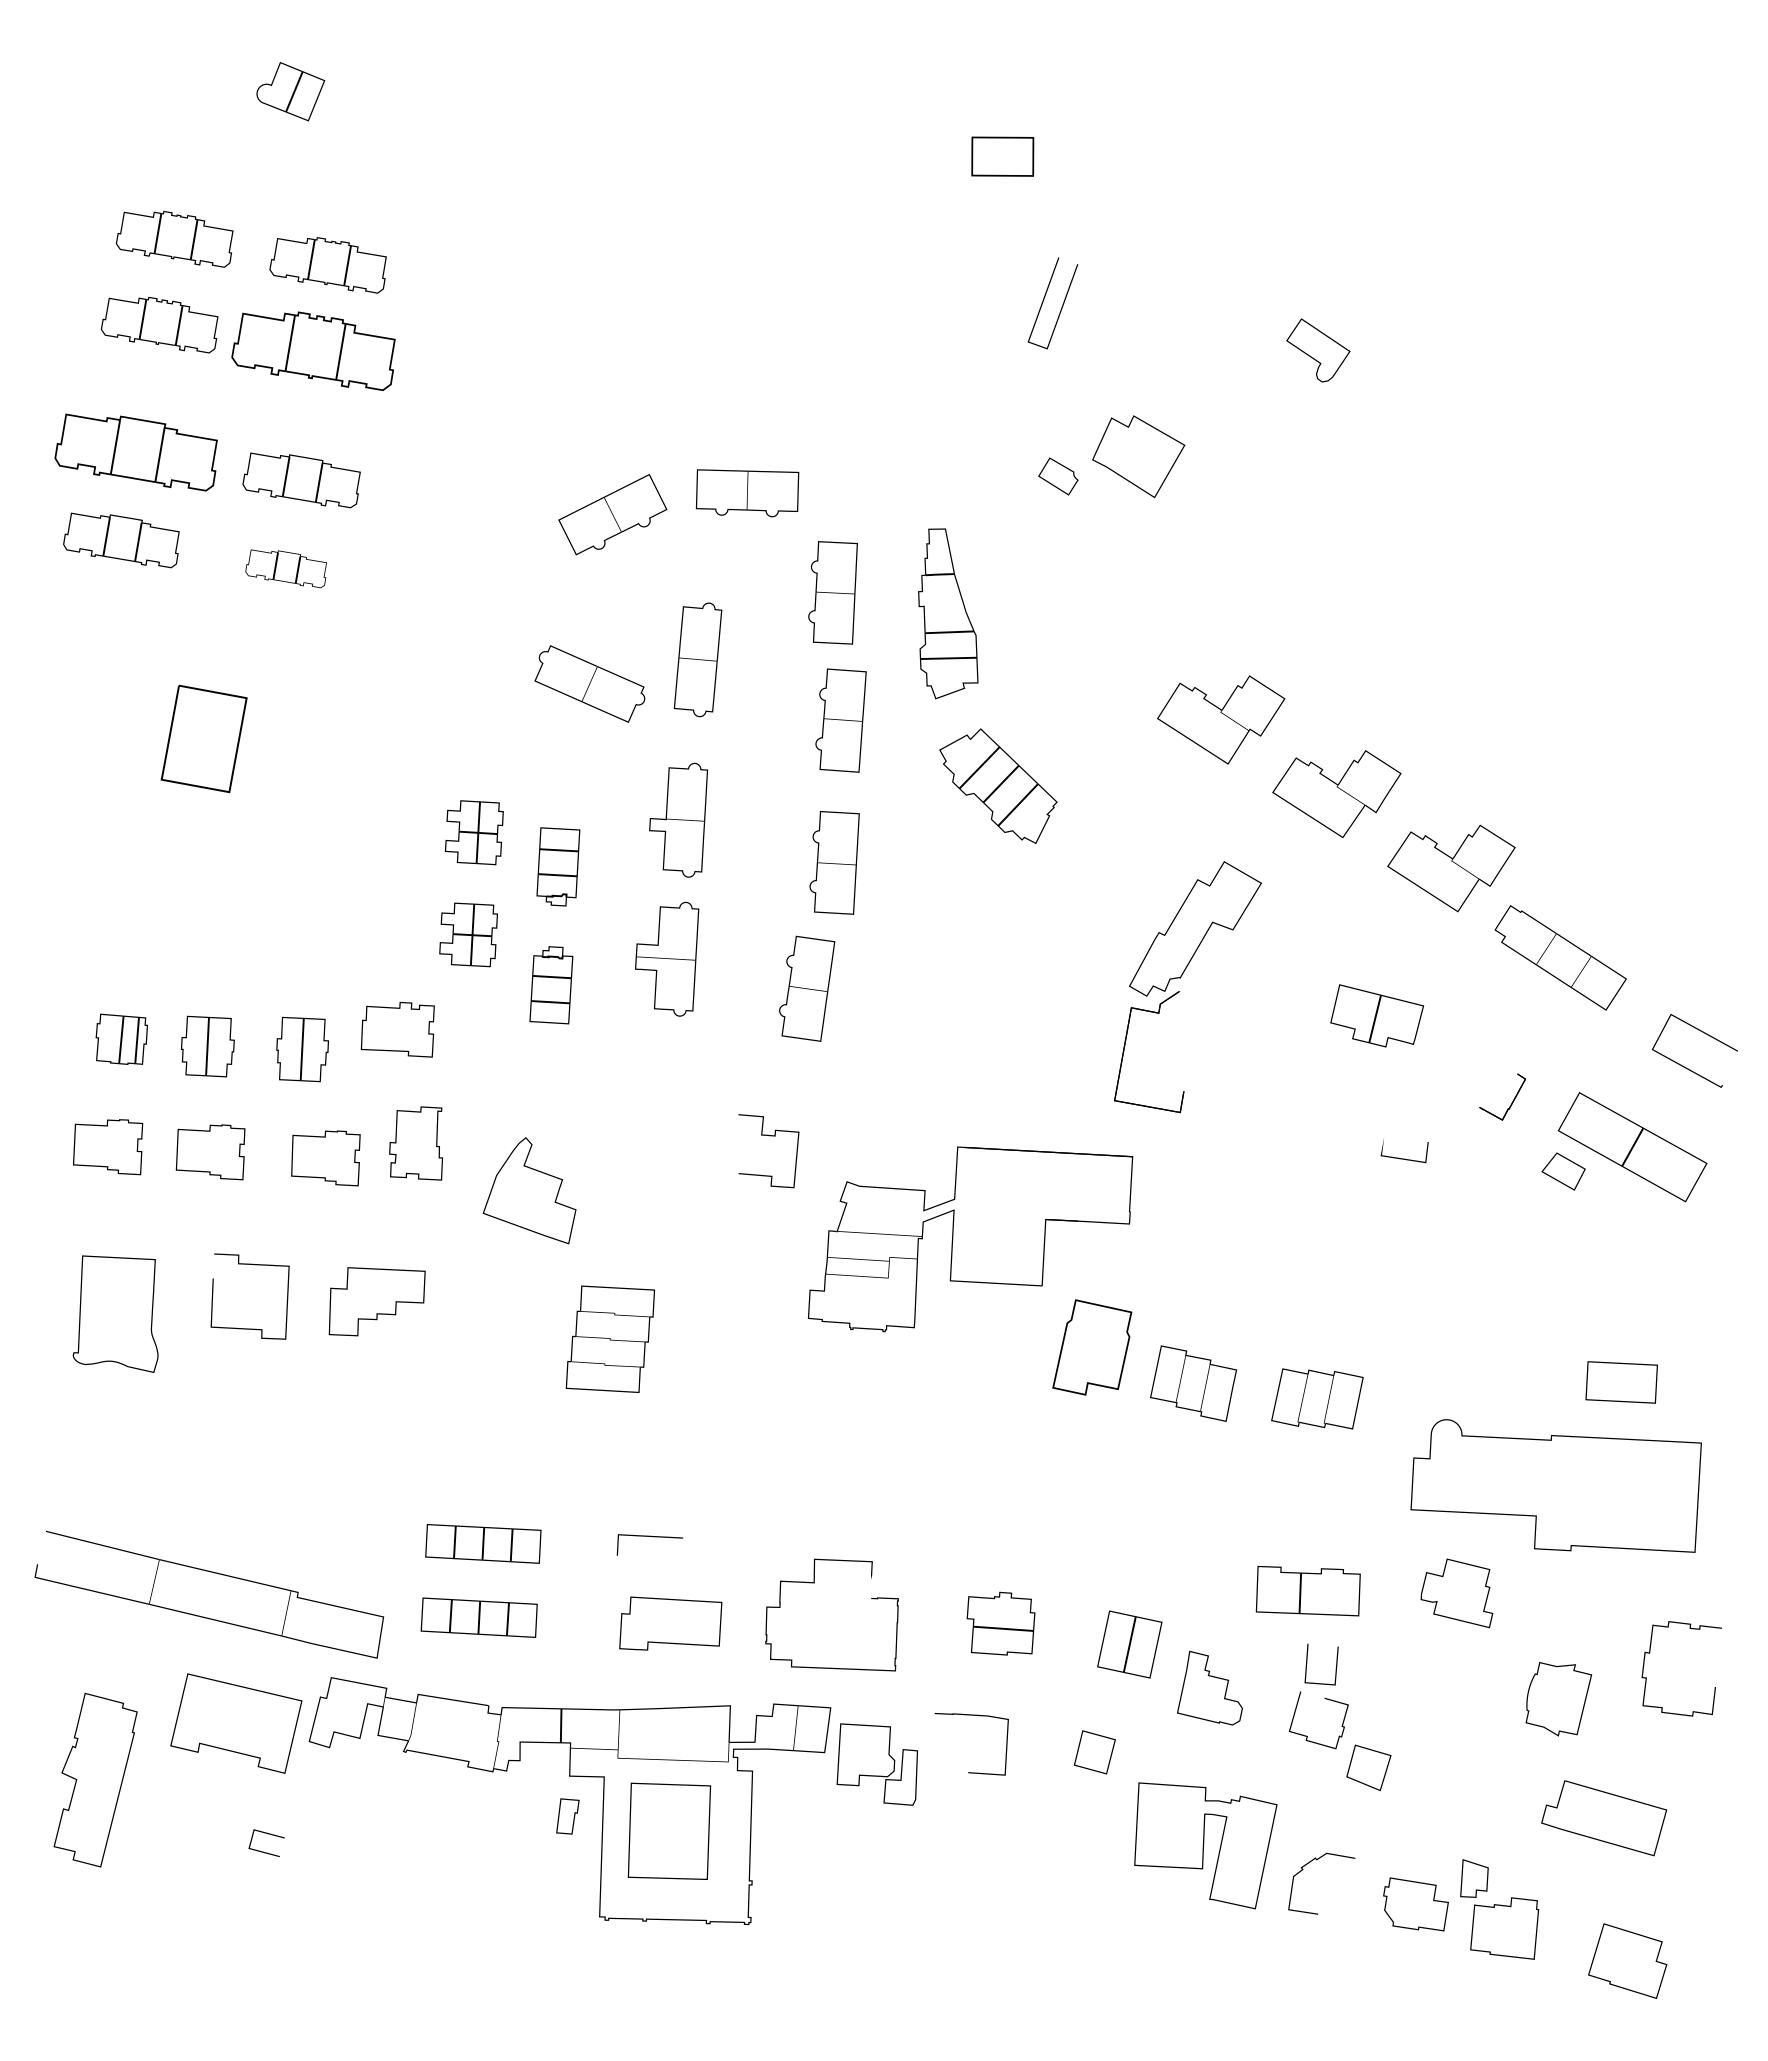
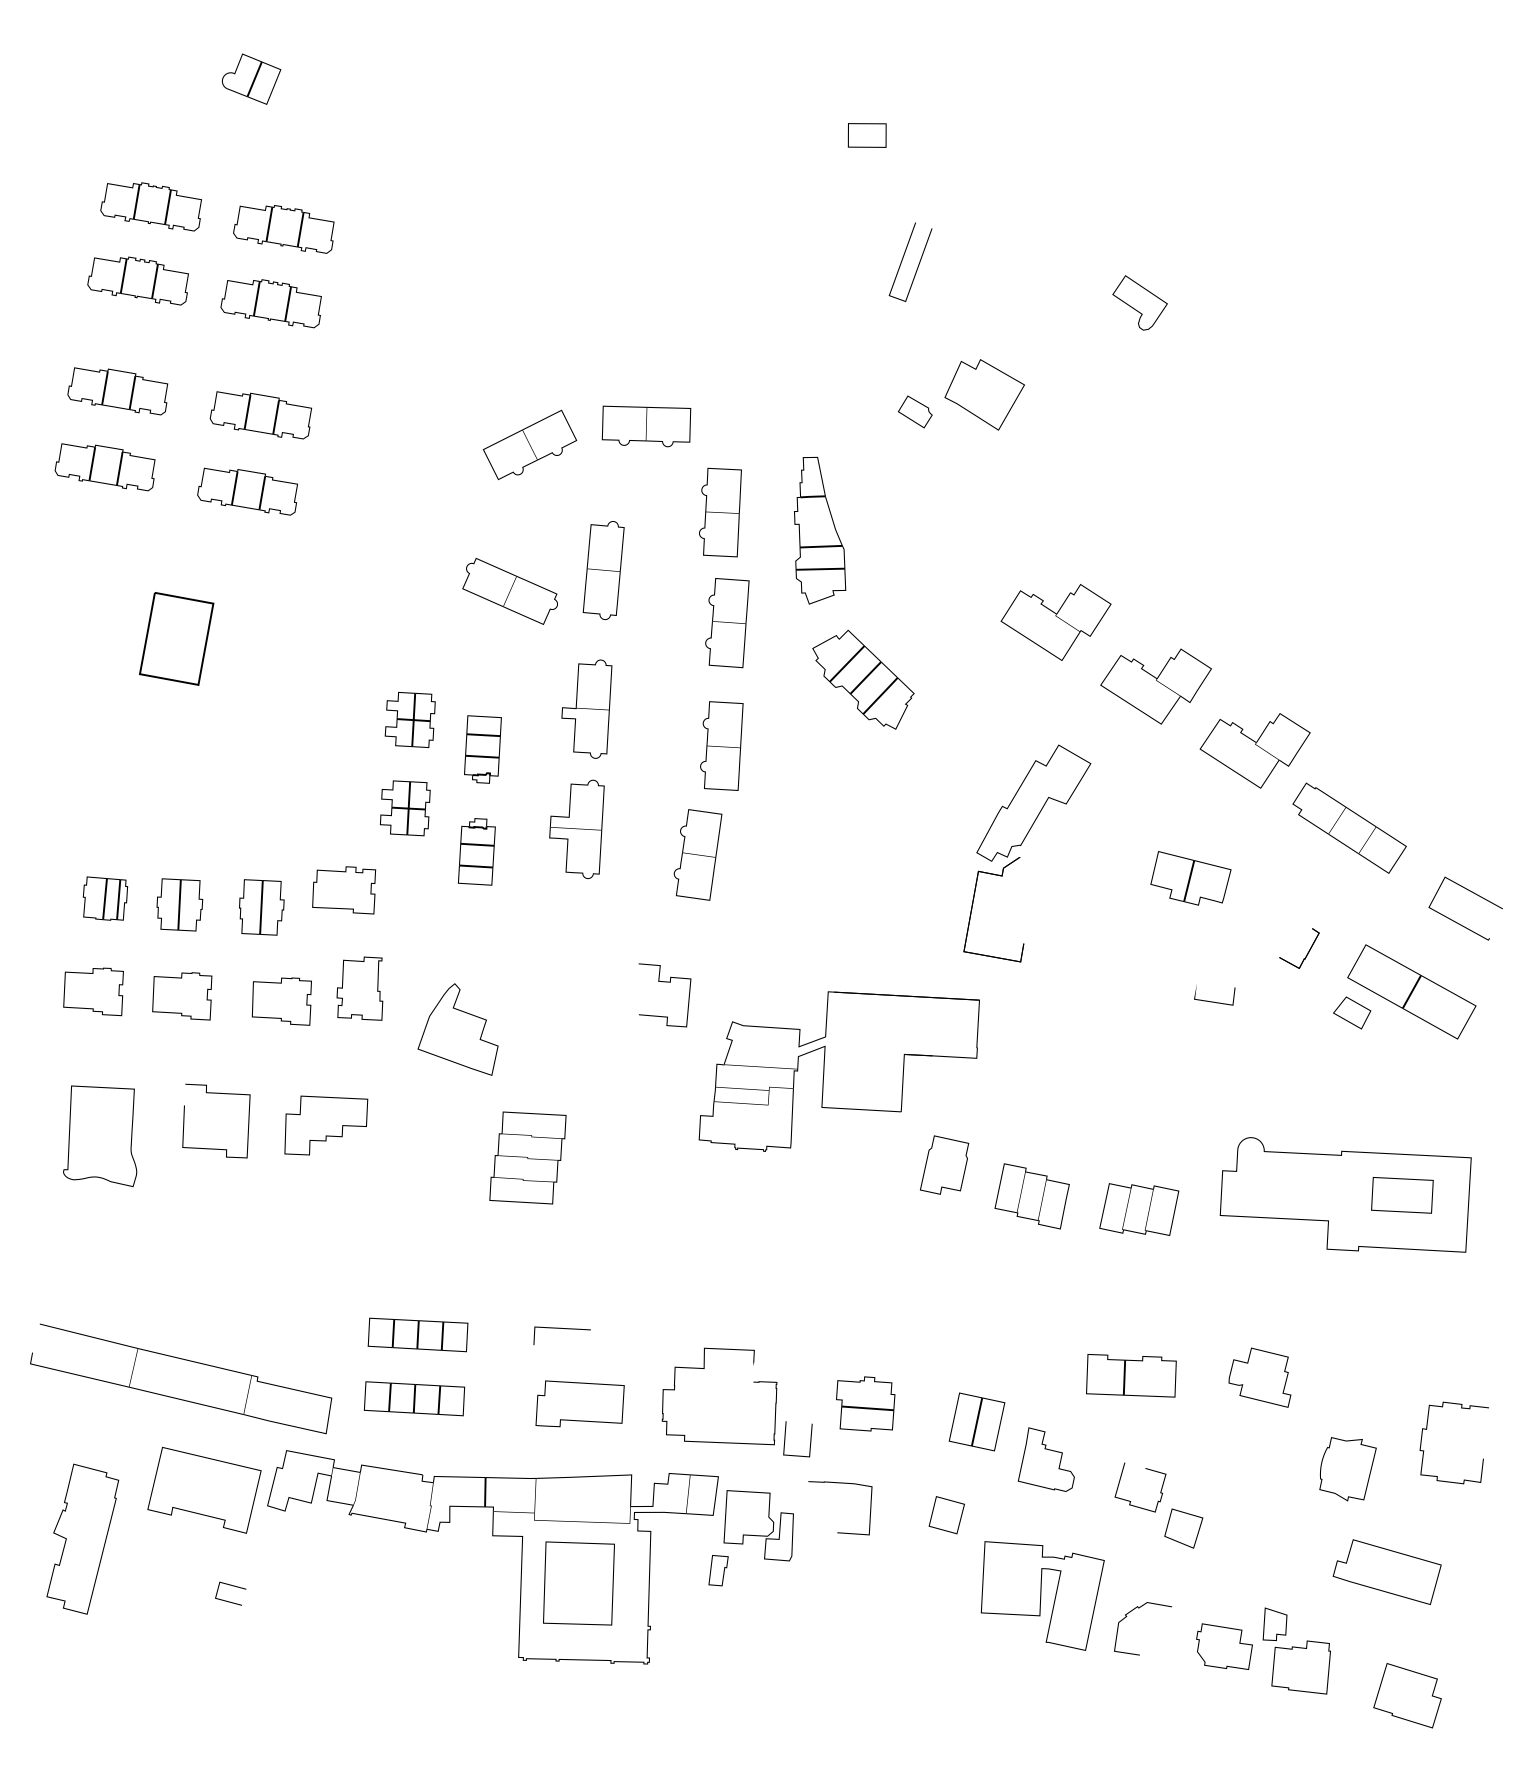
part: (1002, 156) -> (866, 135), size x0.71
part: (313, 351) -> (271, 303), size x0.71
part: (135, 452) -> (117, 391), size x0.71
part: (285, 568) -> (246, 491), size x1.43
part: (1091, 1347) -> (943, 1165), size x0.71
part: (1555, 1485) -> (1345, 1194), moved
part: (1307, 1664) -> (785, 1439), moved
part: (567, 1816) -> (718, 1570), moved

